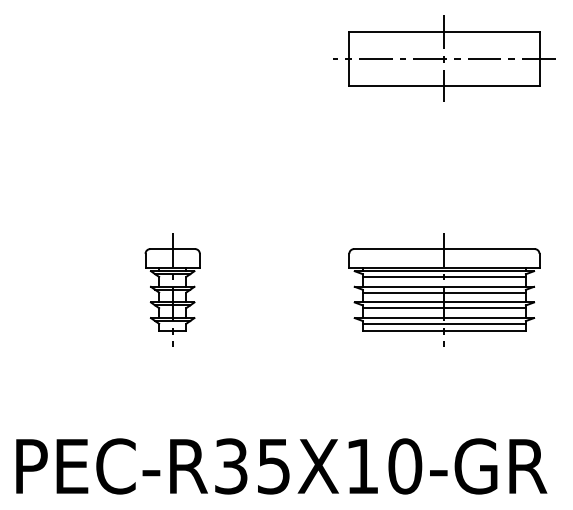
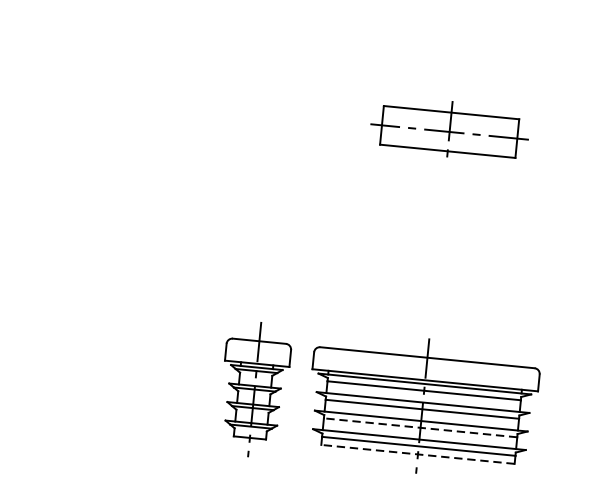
part: (444, 58) -> (449, 131), size x0.6
part: (172, 289) -> (254, 389), moved
line: (444, 308) -> (420, 428), solid -> dashed
line: (444, 330) -> (418, 454), solid -> dashed

